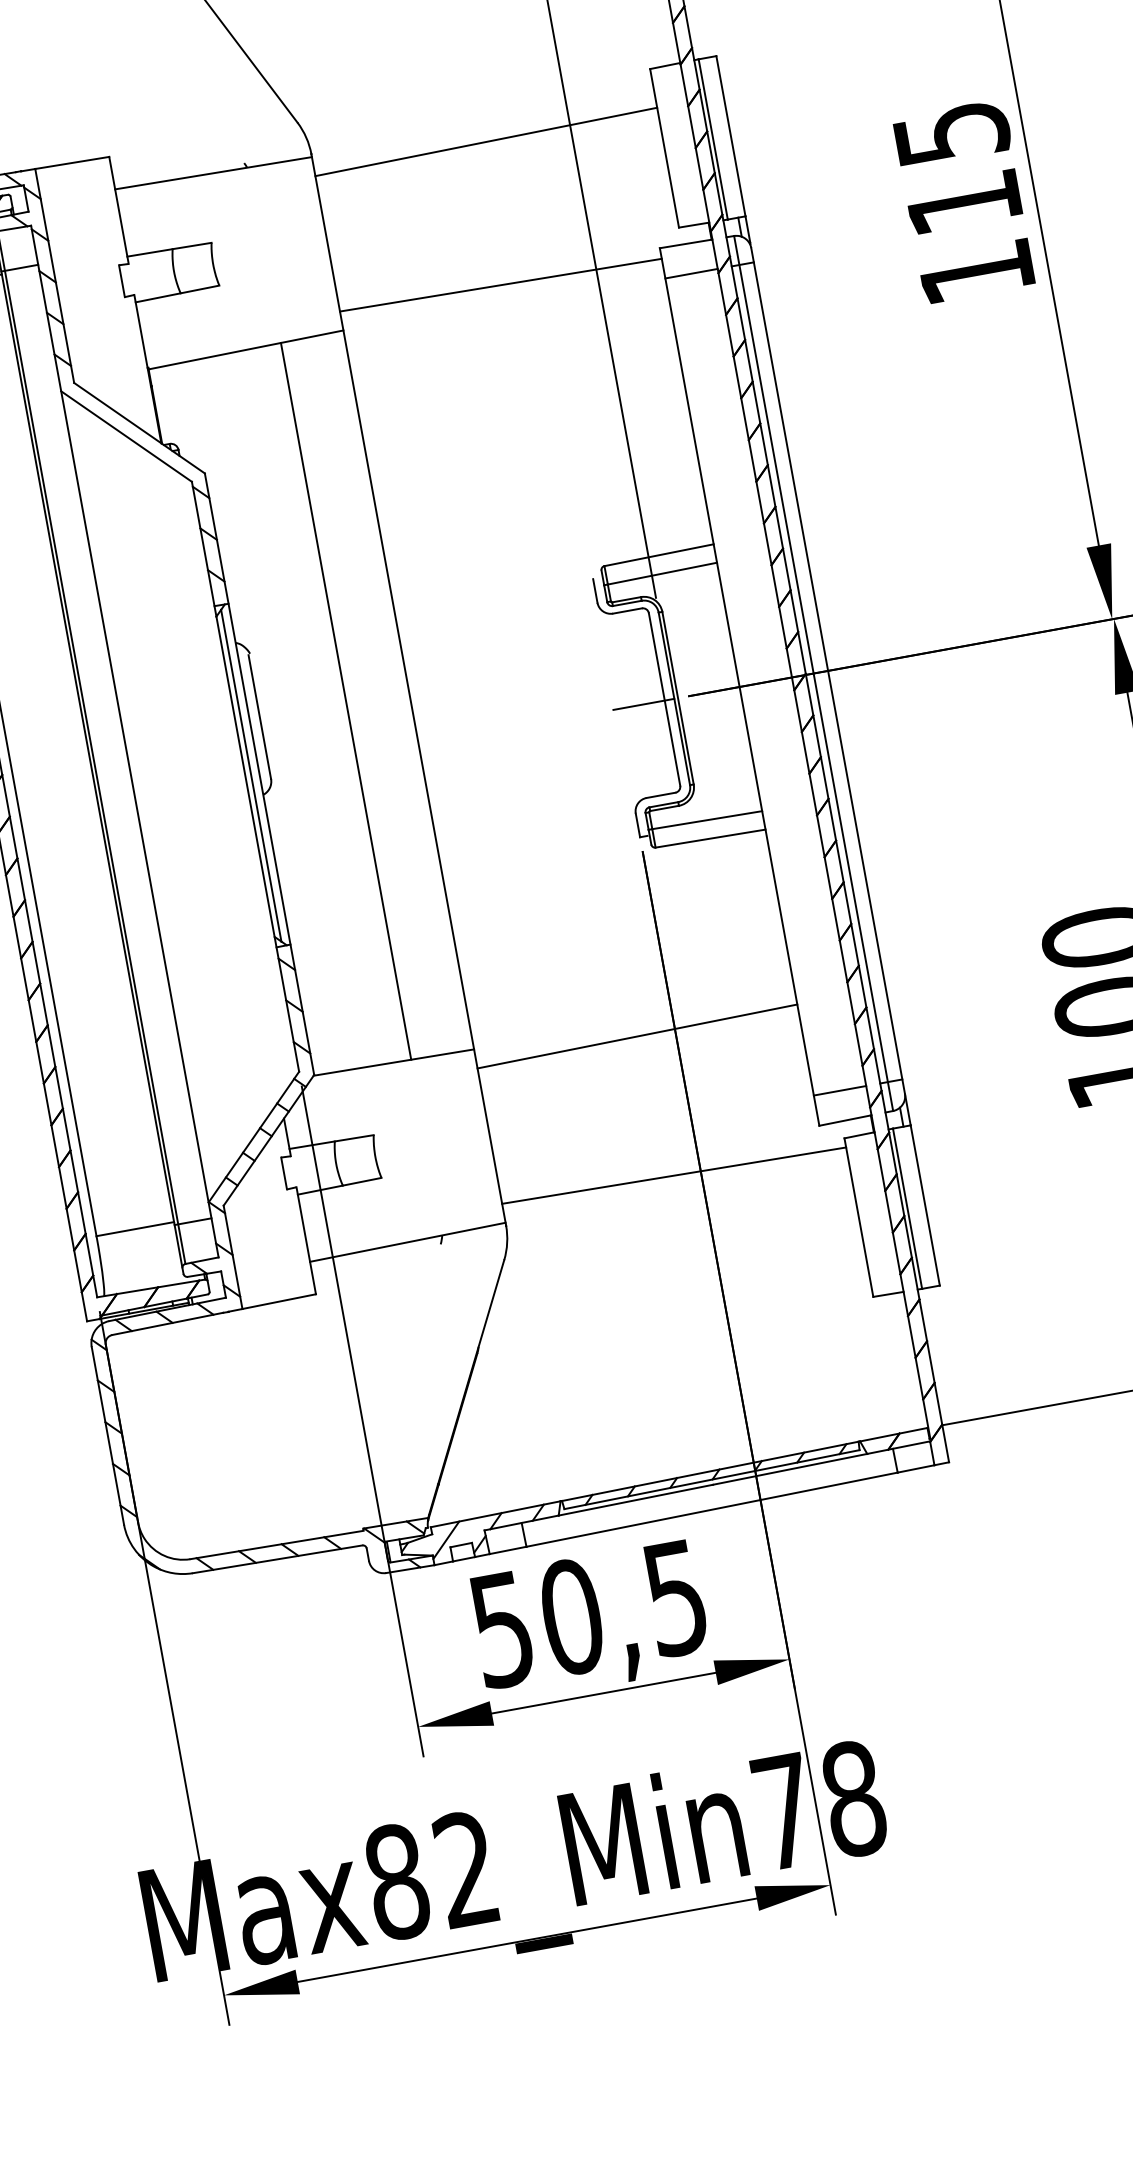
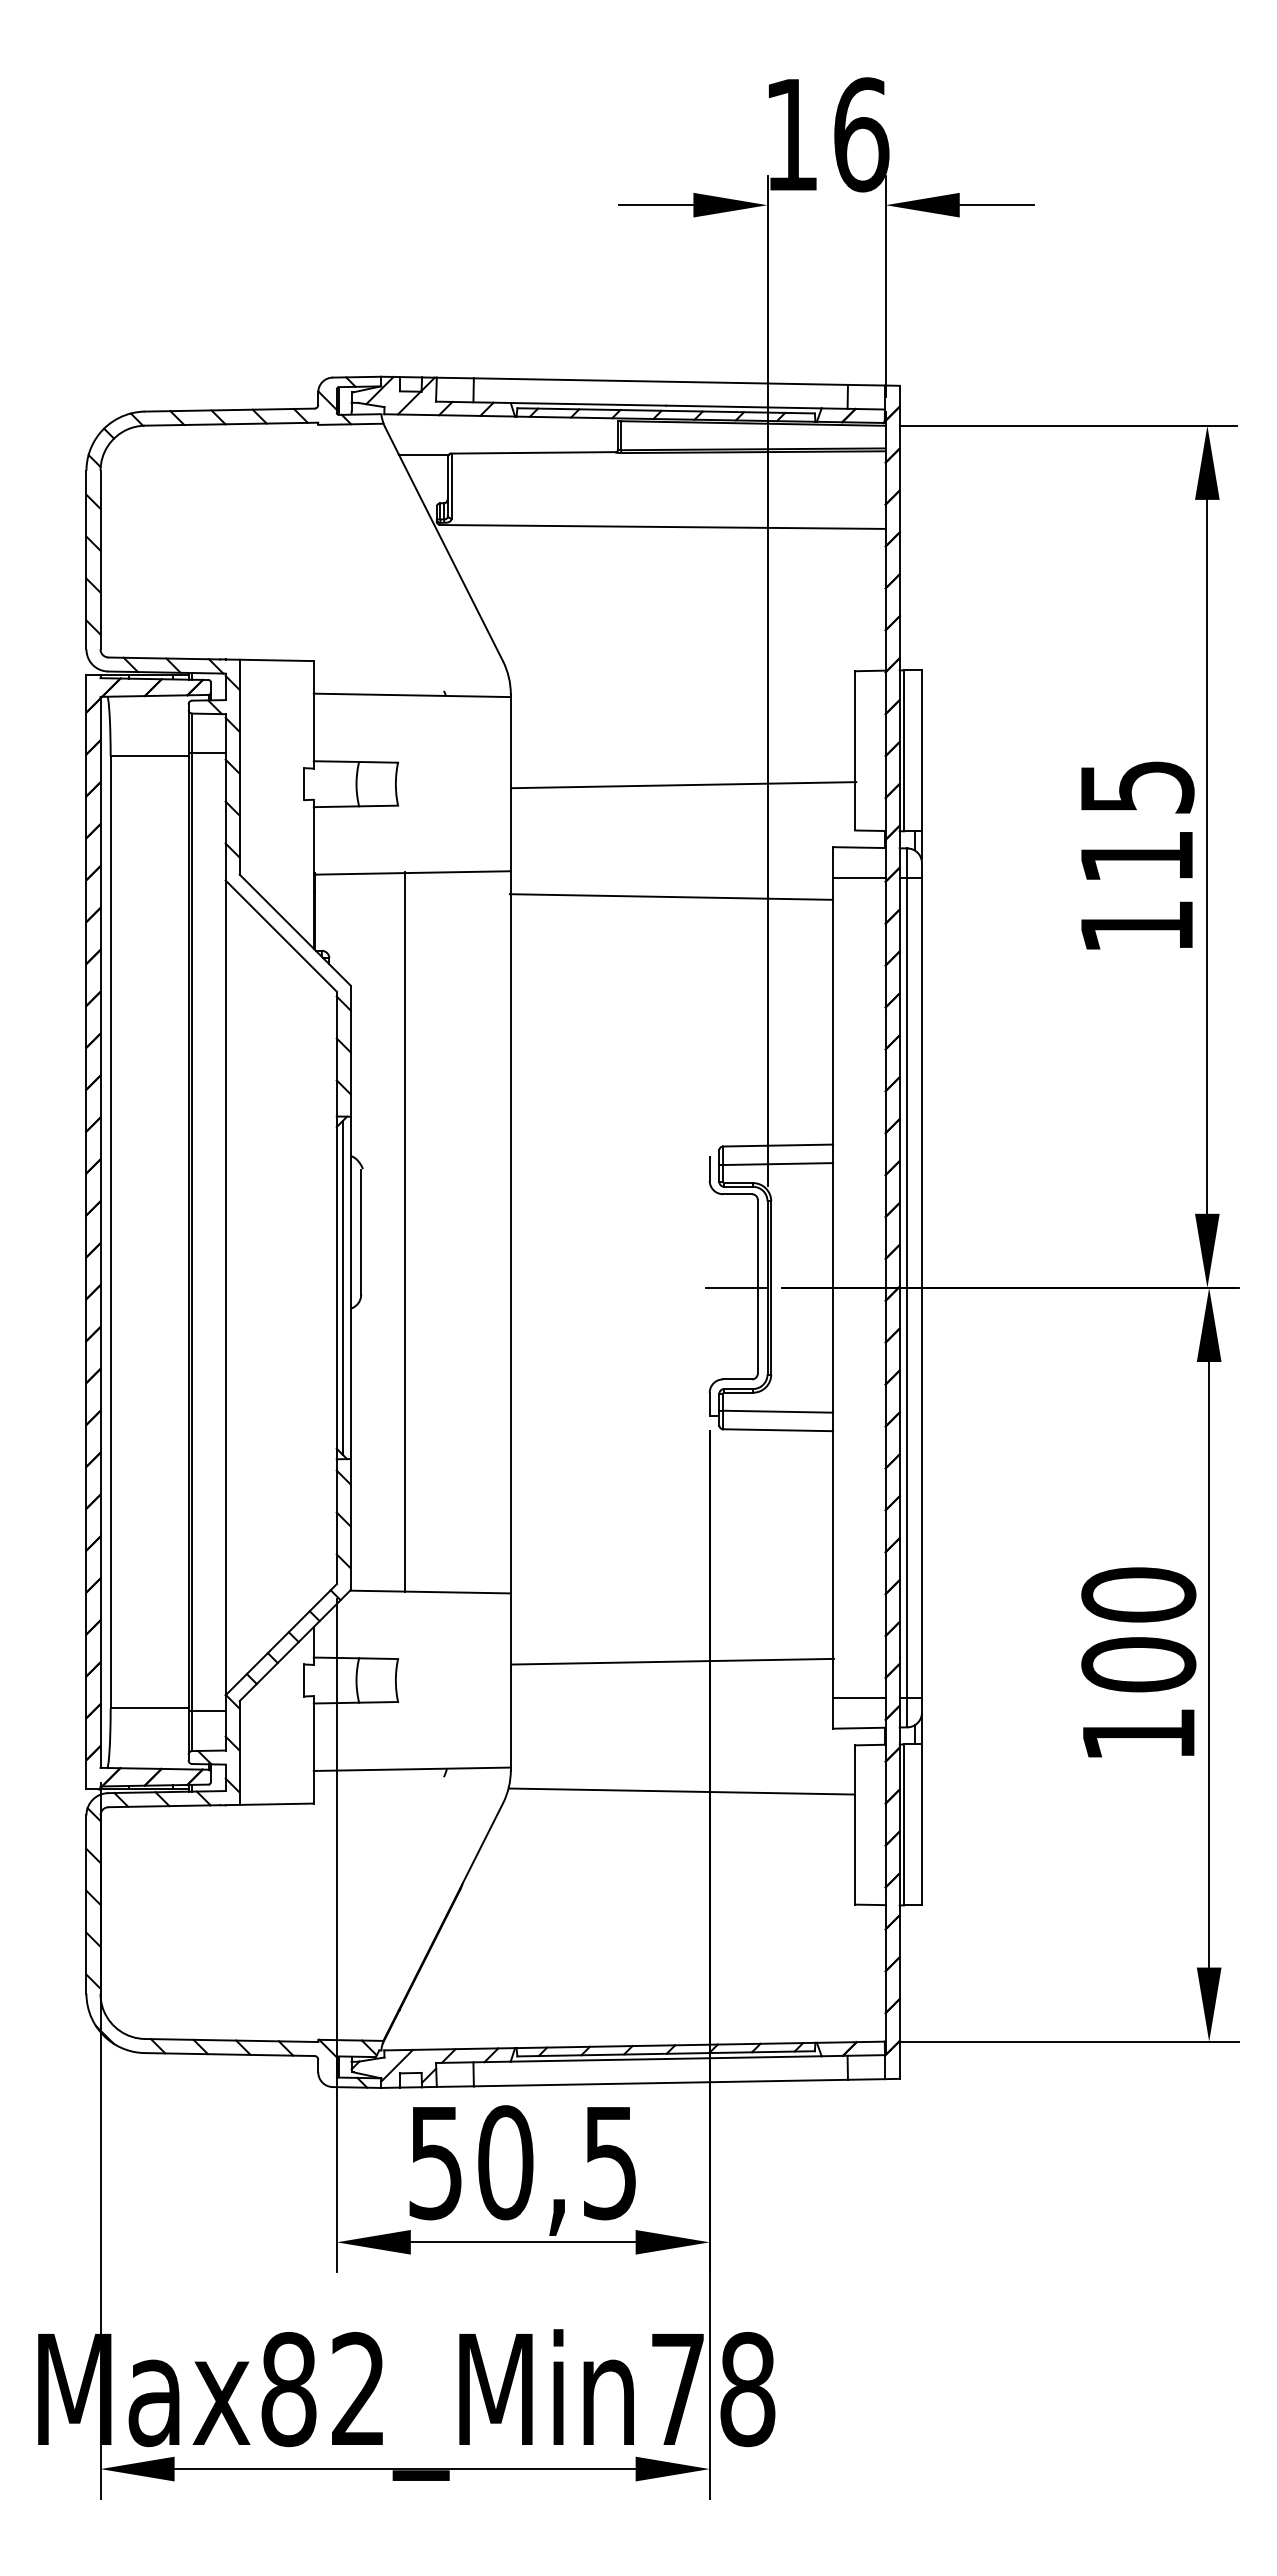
line: (485, 142) -> (683, 785), moved
line: (500, 284) -> (670, 896), moved
line: (345, 701) -> (404, 1232), moved
line: (636, 1036) -> (672, 1661), moved
line: (673, 1175) -> (681, 1791), moved

